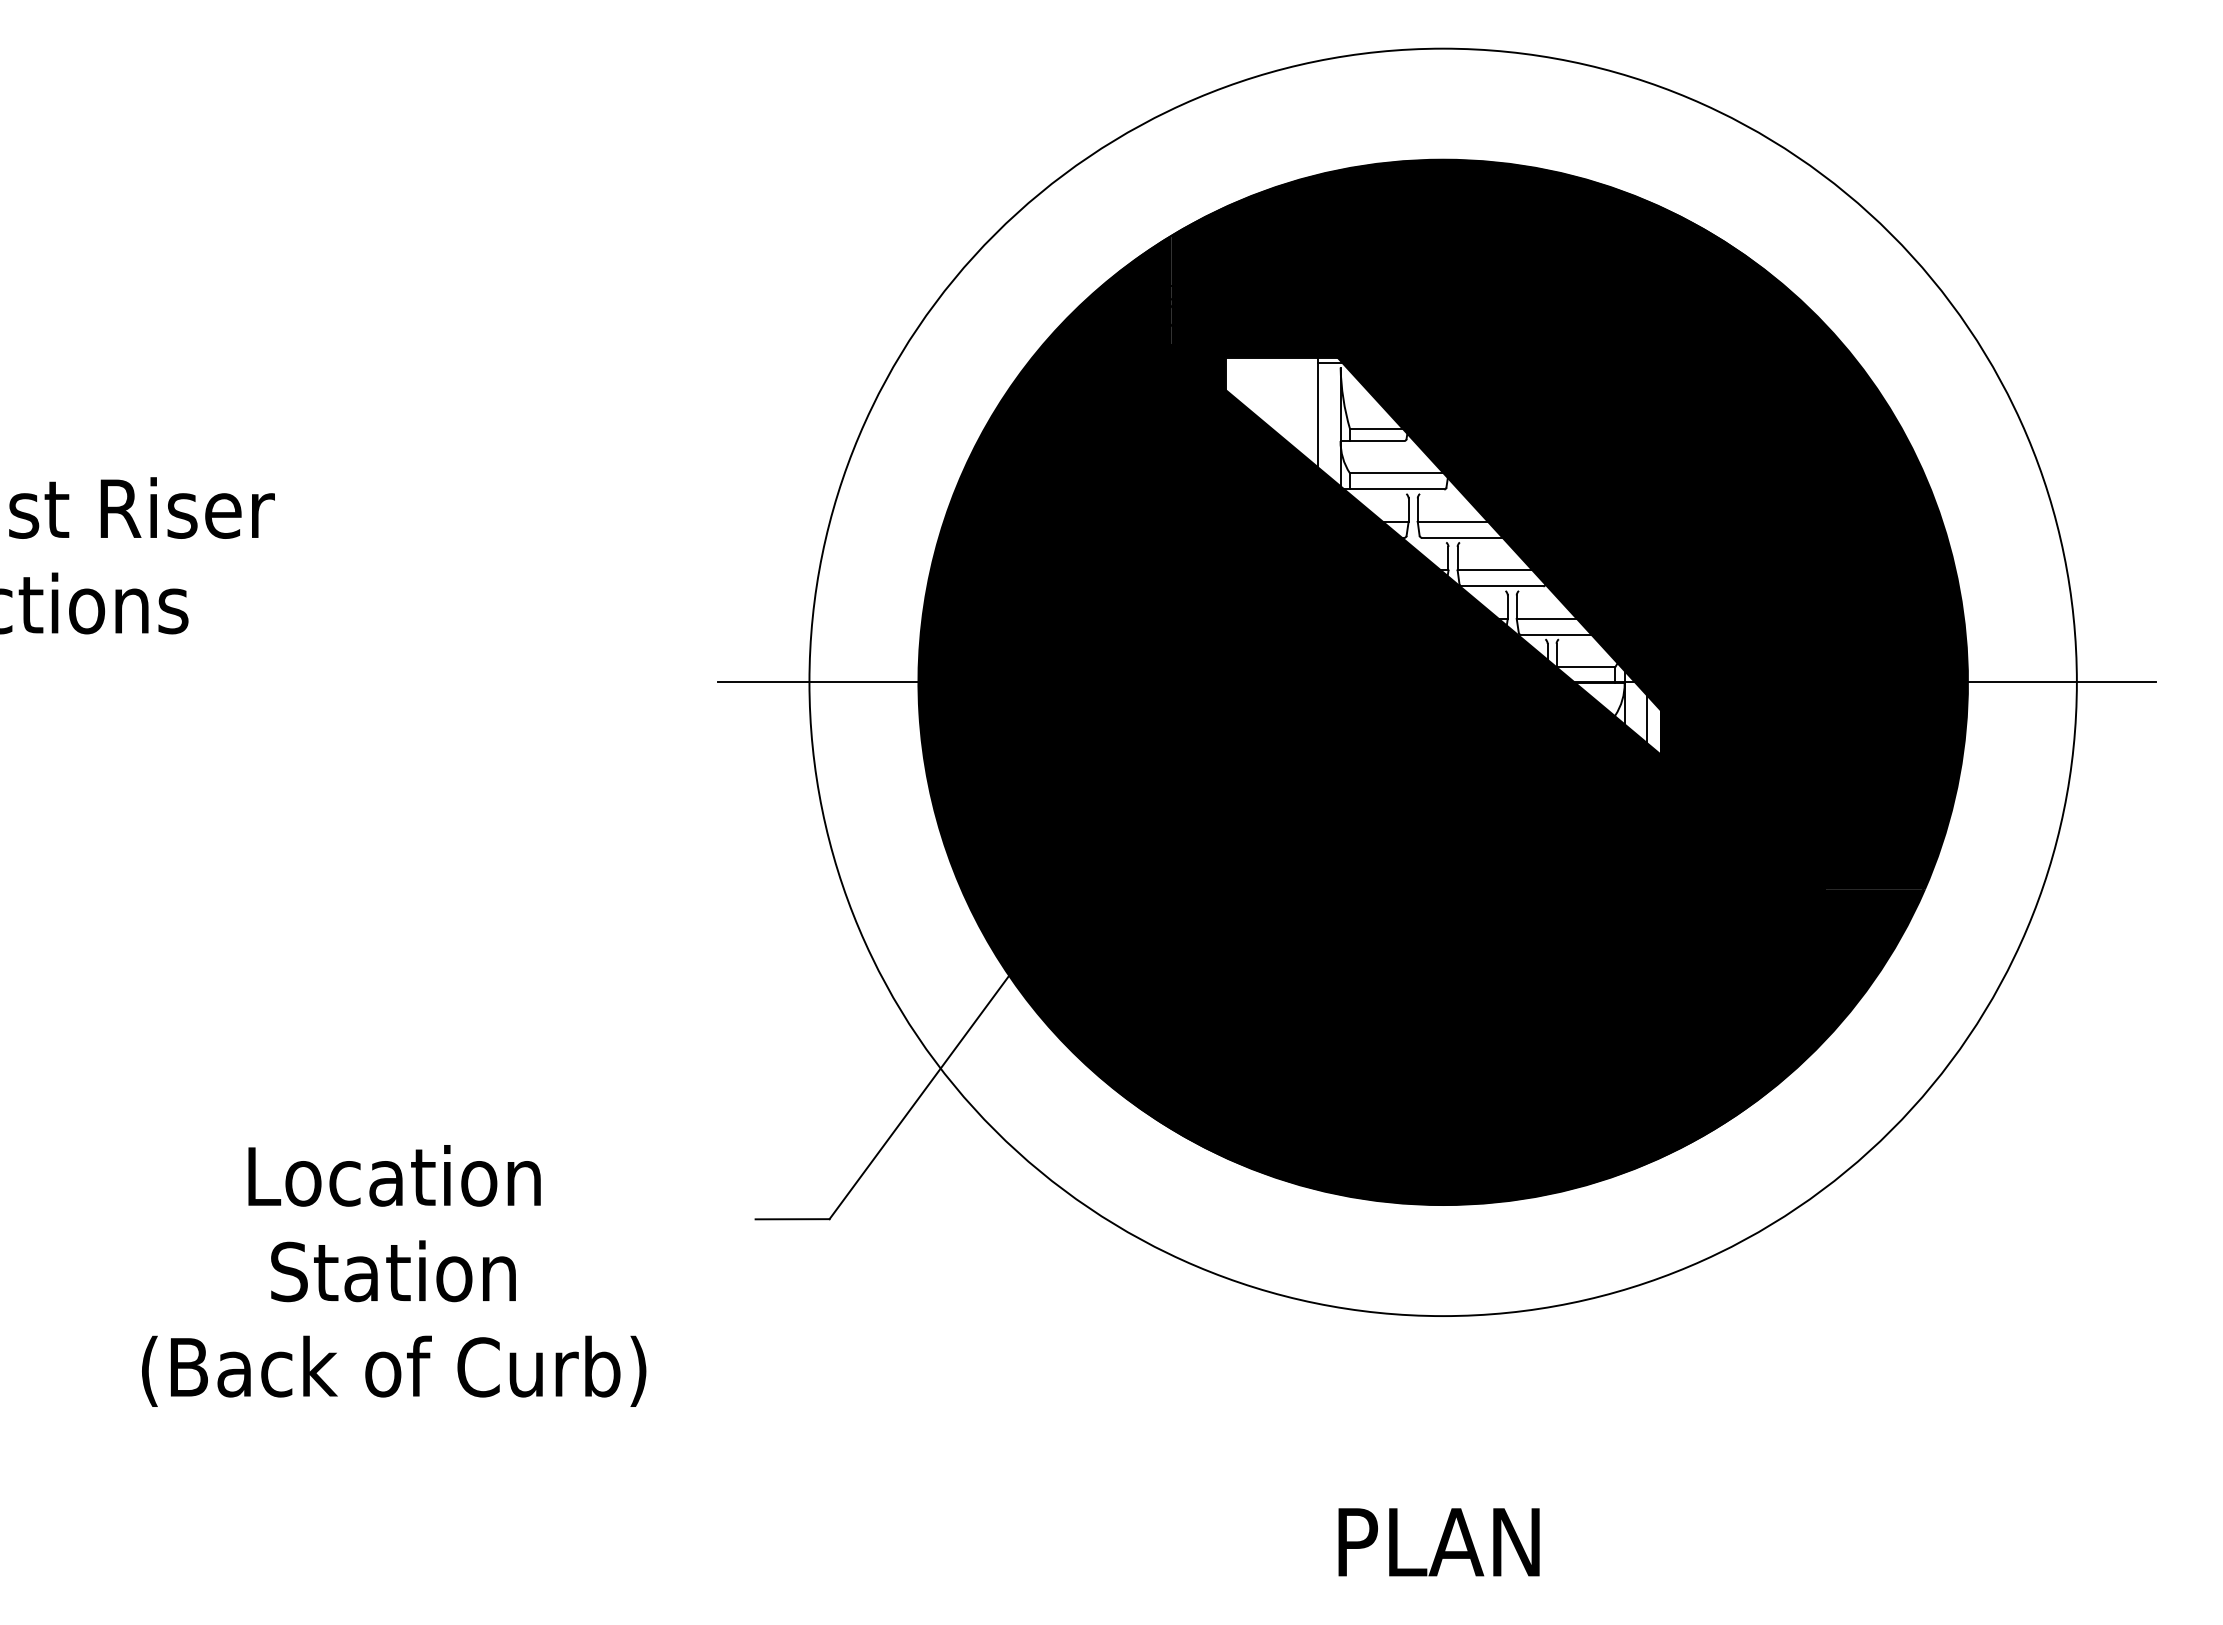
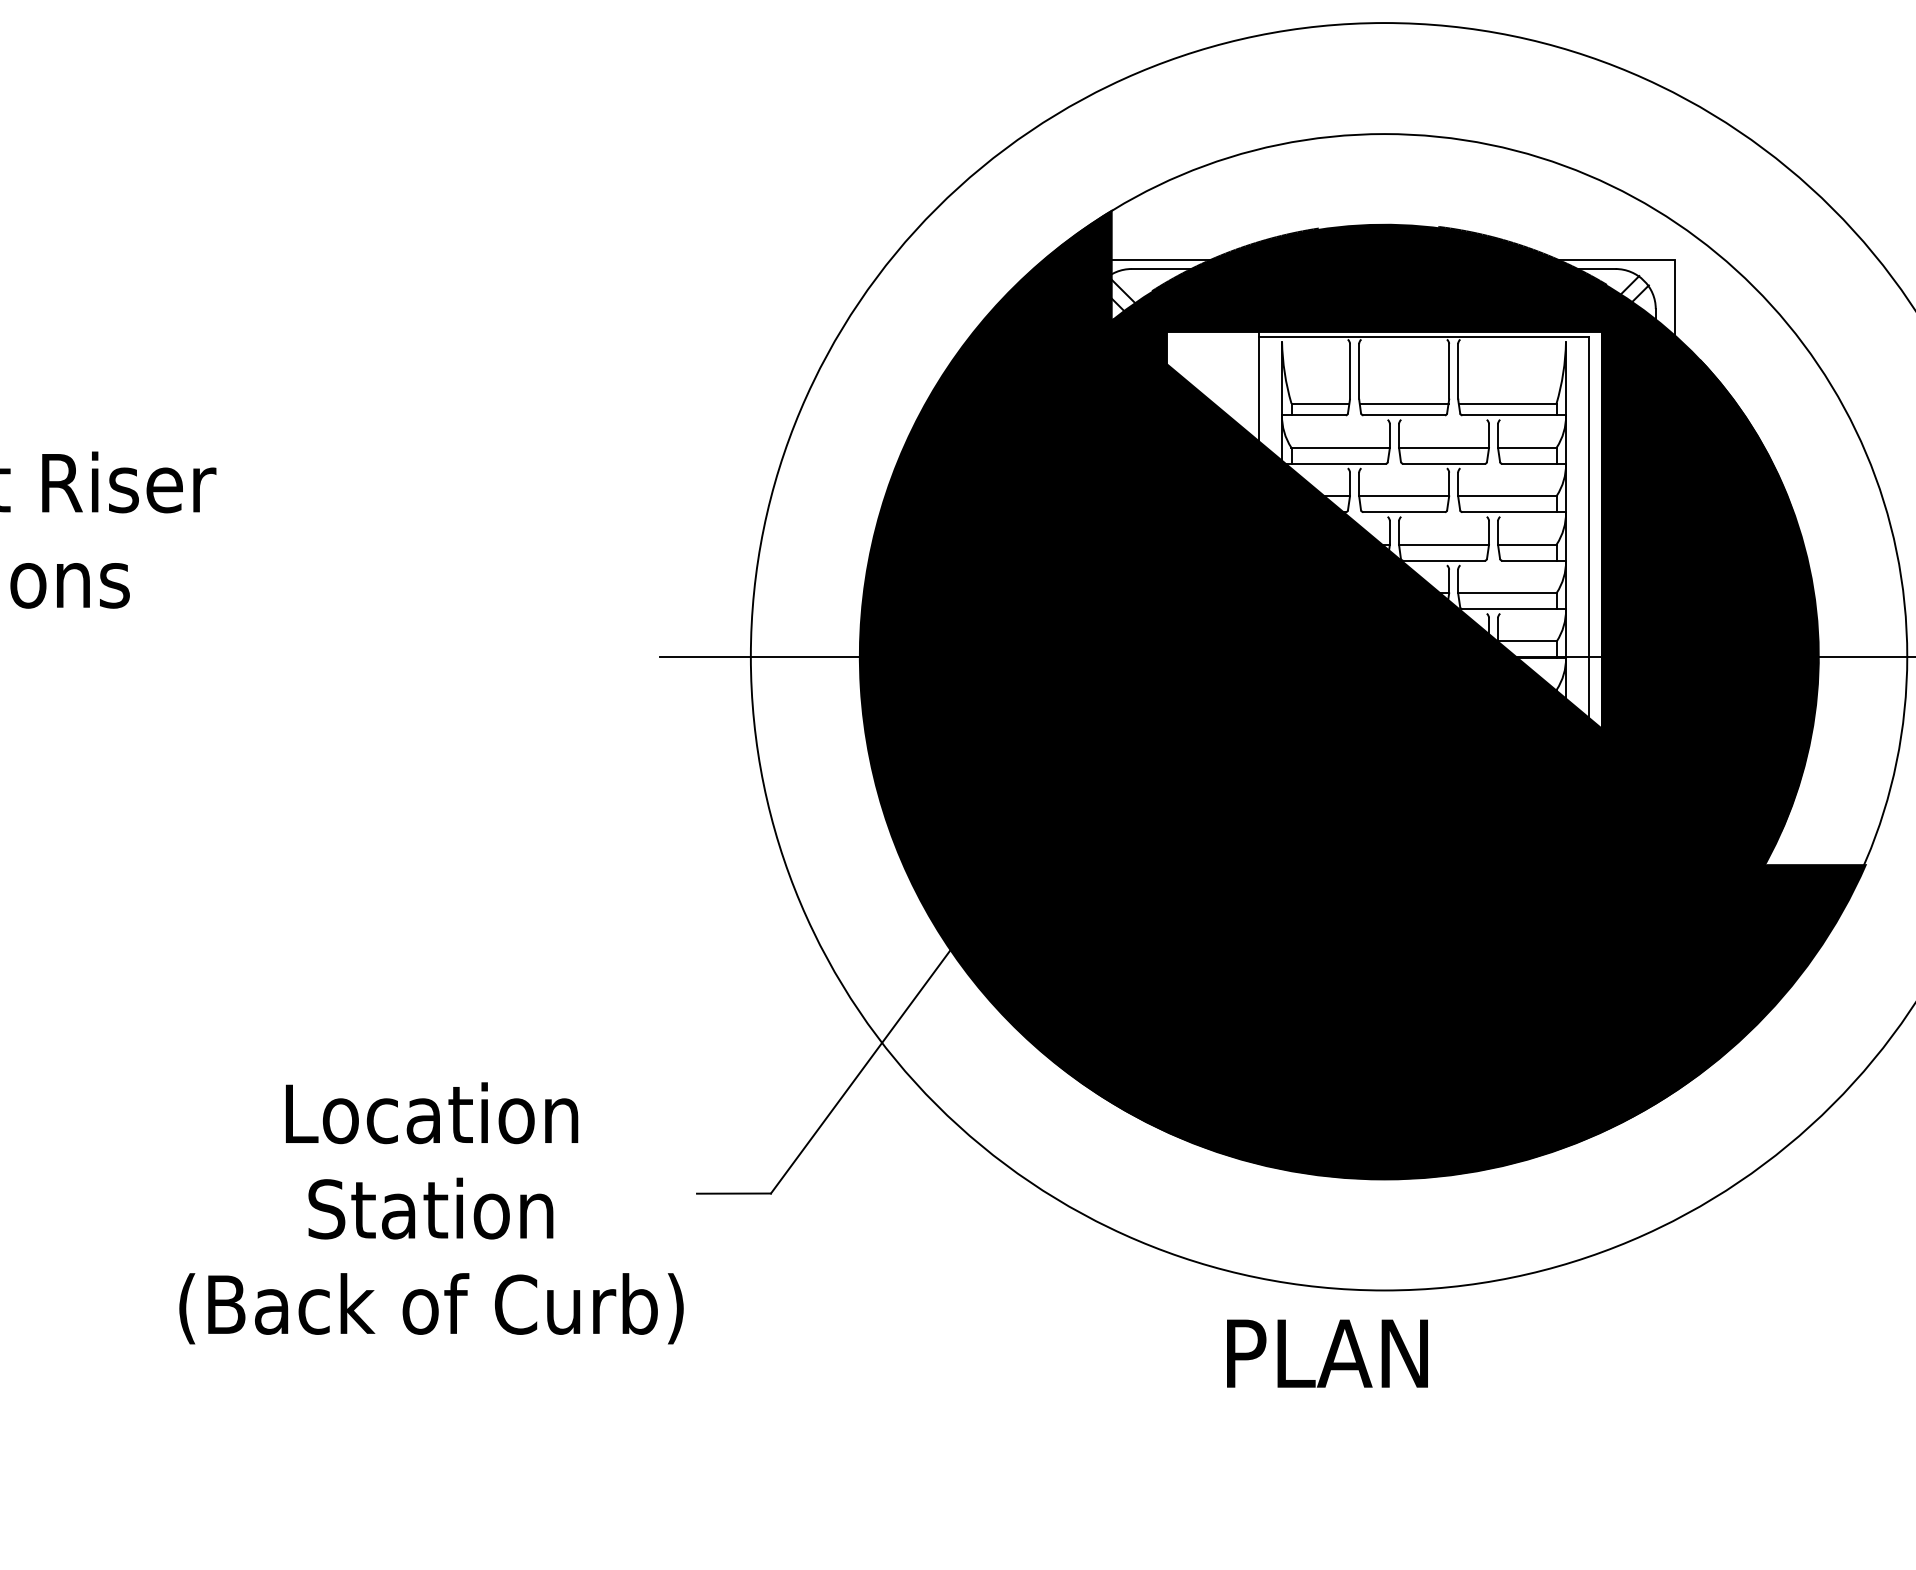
fill: (1569, 524) -> (1510, 498), removed
text: (394, 1275) -> (431, 1212), moved
text: (1438, 1542) -> (1326, 1353), moved

